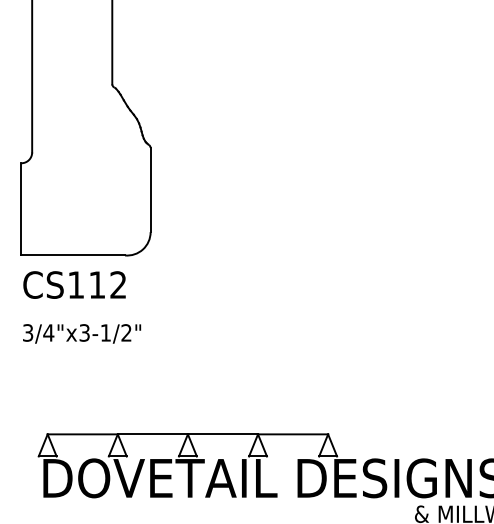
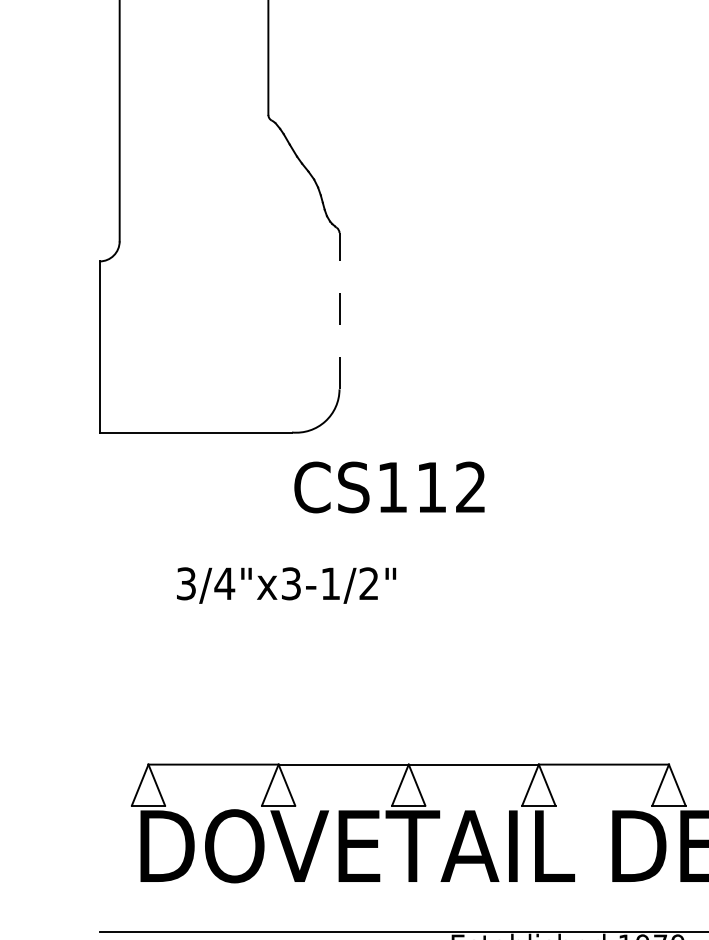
line: (150, 189) -> (339, 310), solid -> dashed
text: (74, 284) -> (389, 486), moved
text: (82, 333) -> (287, 584), moved

